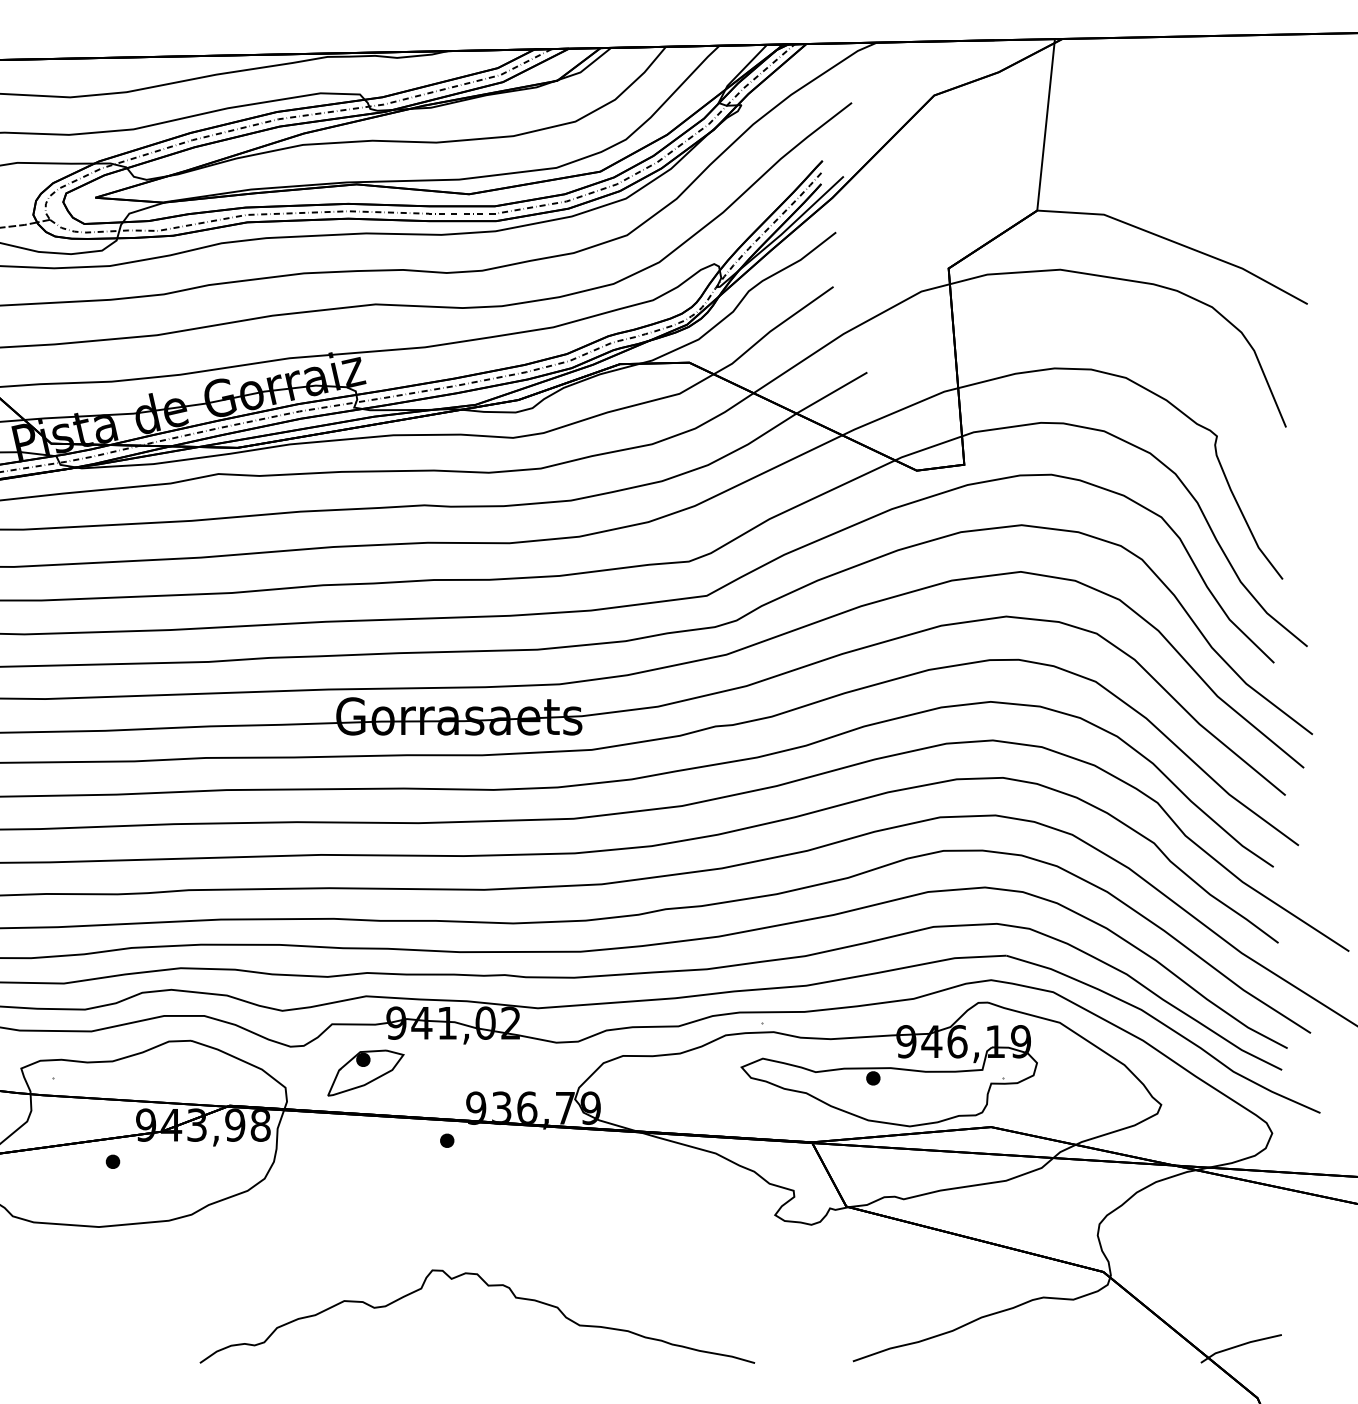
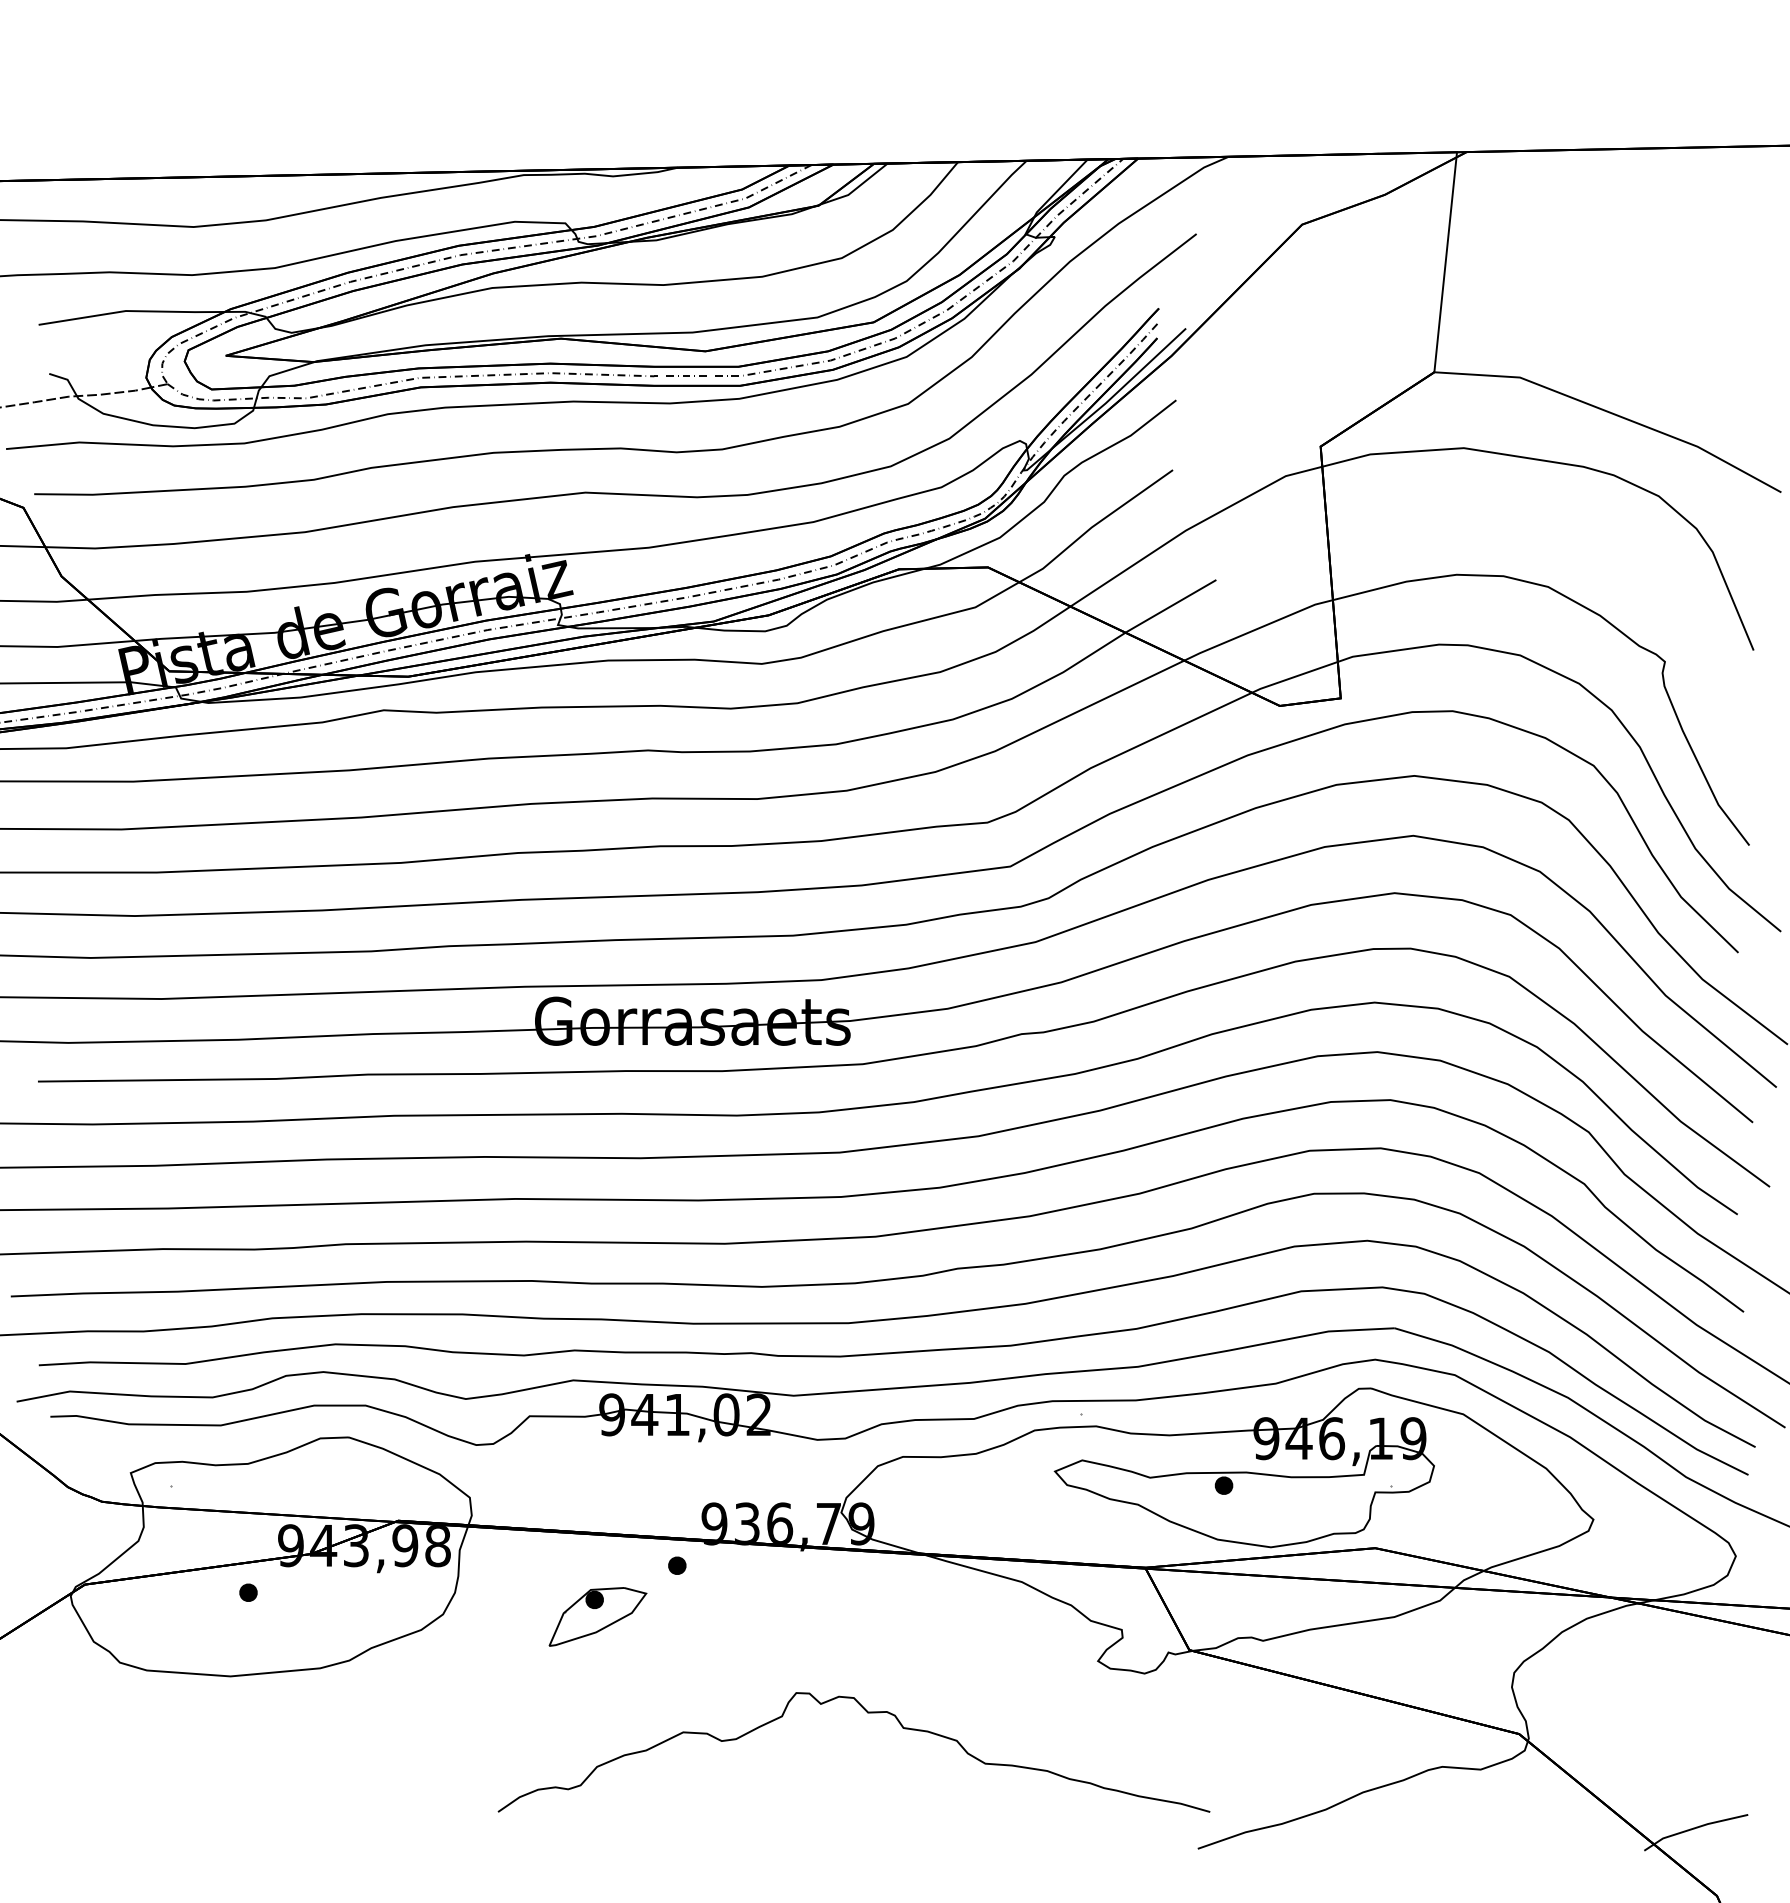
part: (365, 1072) -> (597, 1616), moved
curve: (487, 1286) -> (867, 1713), moved

